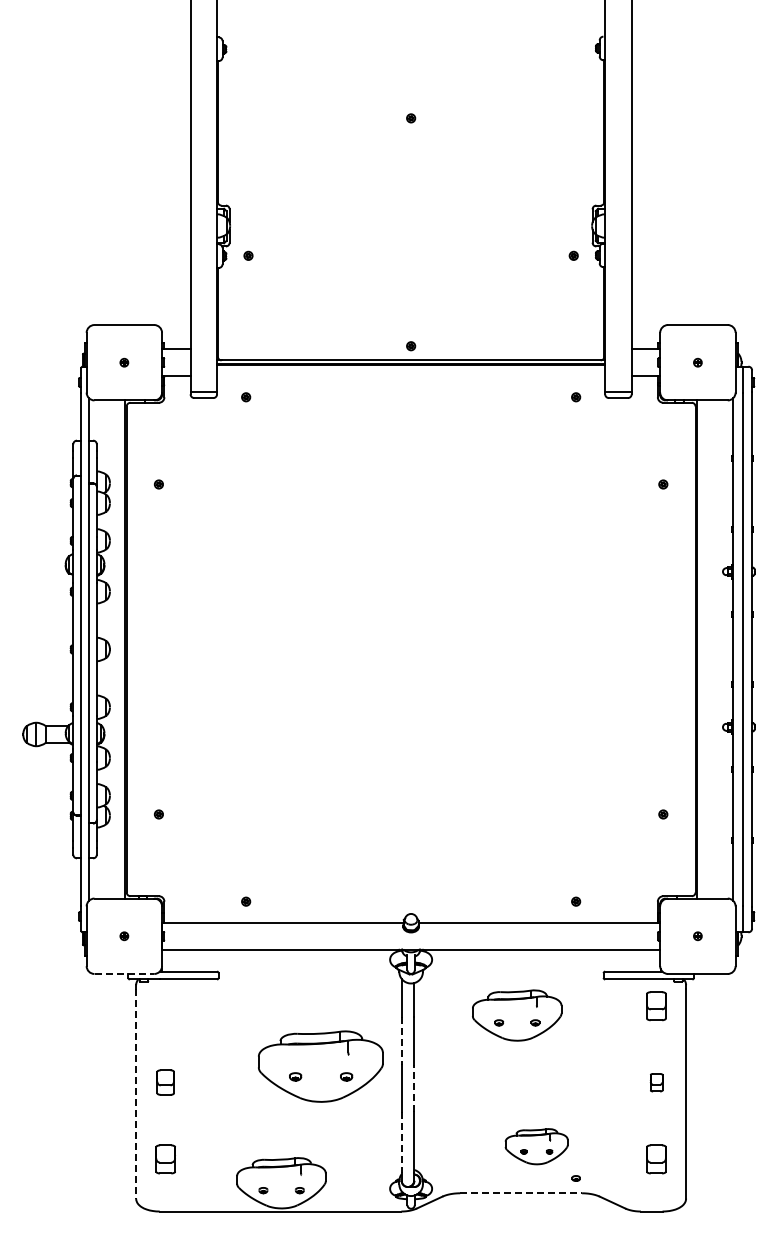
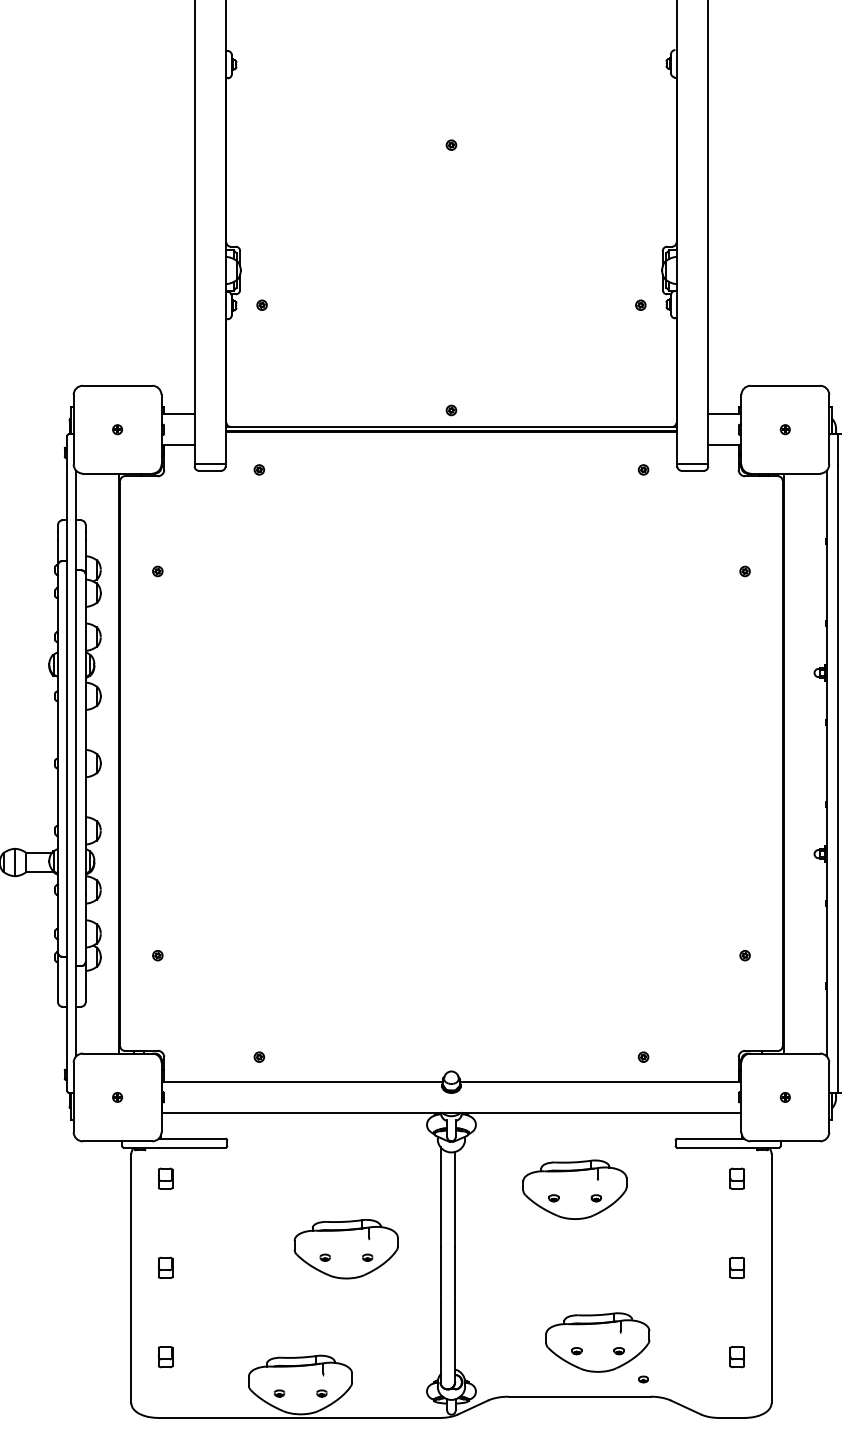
line: (124, 973) -> (117, 1140), dashed -> solid
part: (165, 1005) -> (165, 1178), added
part: (656, 1005) -> (737, 1178), size x0.62
line: (401, 1041) -> (440, 1219), dashed -> solid
part: (320, 1066) -> (345, 1249), size x0.71
part: (165, 1082) -> (165, 1267), size x0.71
line: (414, 1087) -> (455, 1273), dashed -> solid
line: (136, 1093) -> (131, 1280), dashed -> solid
line: (401, 1142) -> (440, 1337), dashed -> solid
part: (536, 1146) -> (597, 1342), size x1.43
part: (165, 1158) -> (165, 1356), size x0.62
part: (656, 1158) -> (737, 1356), size x0.62
line: (521, 1193) -> (579, 1396), dashed -> solid

